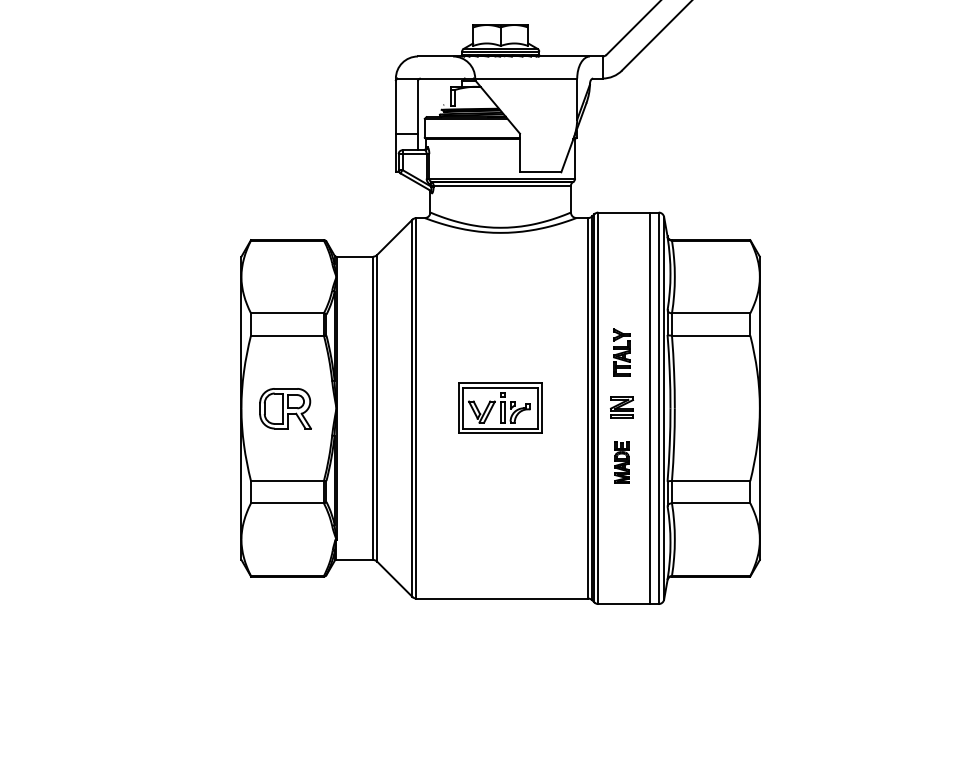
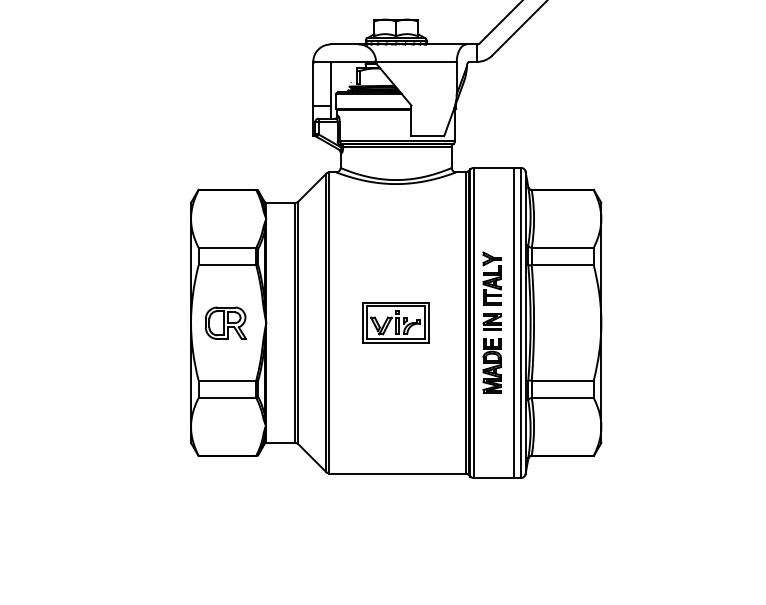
part: (621, 352) -> (491, 278), size x1.43
part: (621, 462) -> (491, 365), size x1.67

